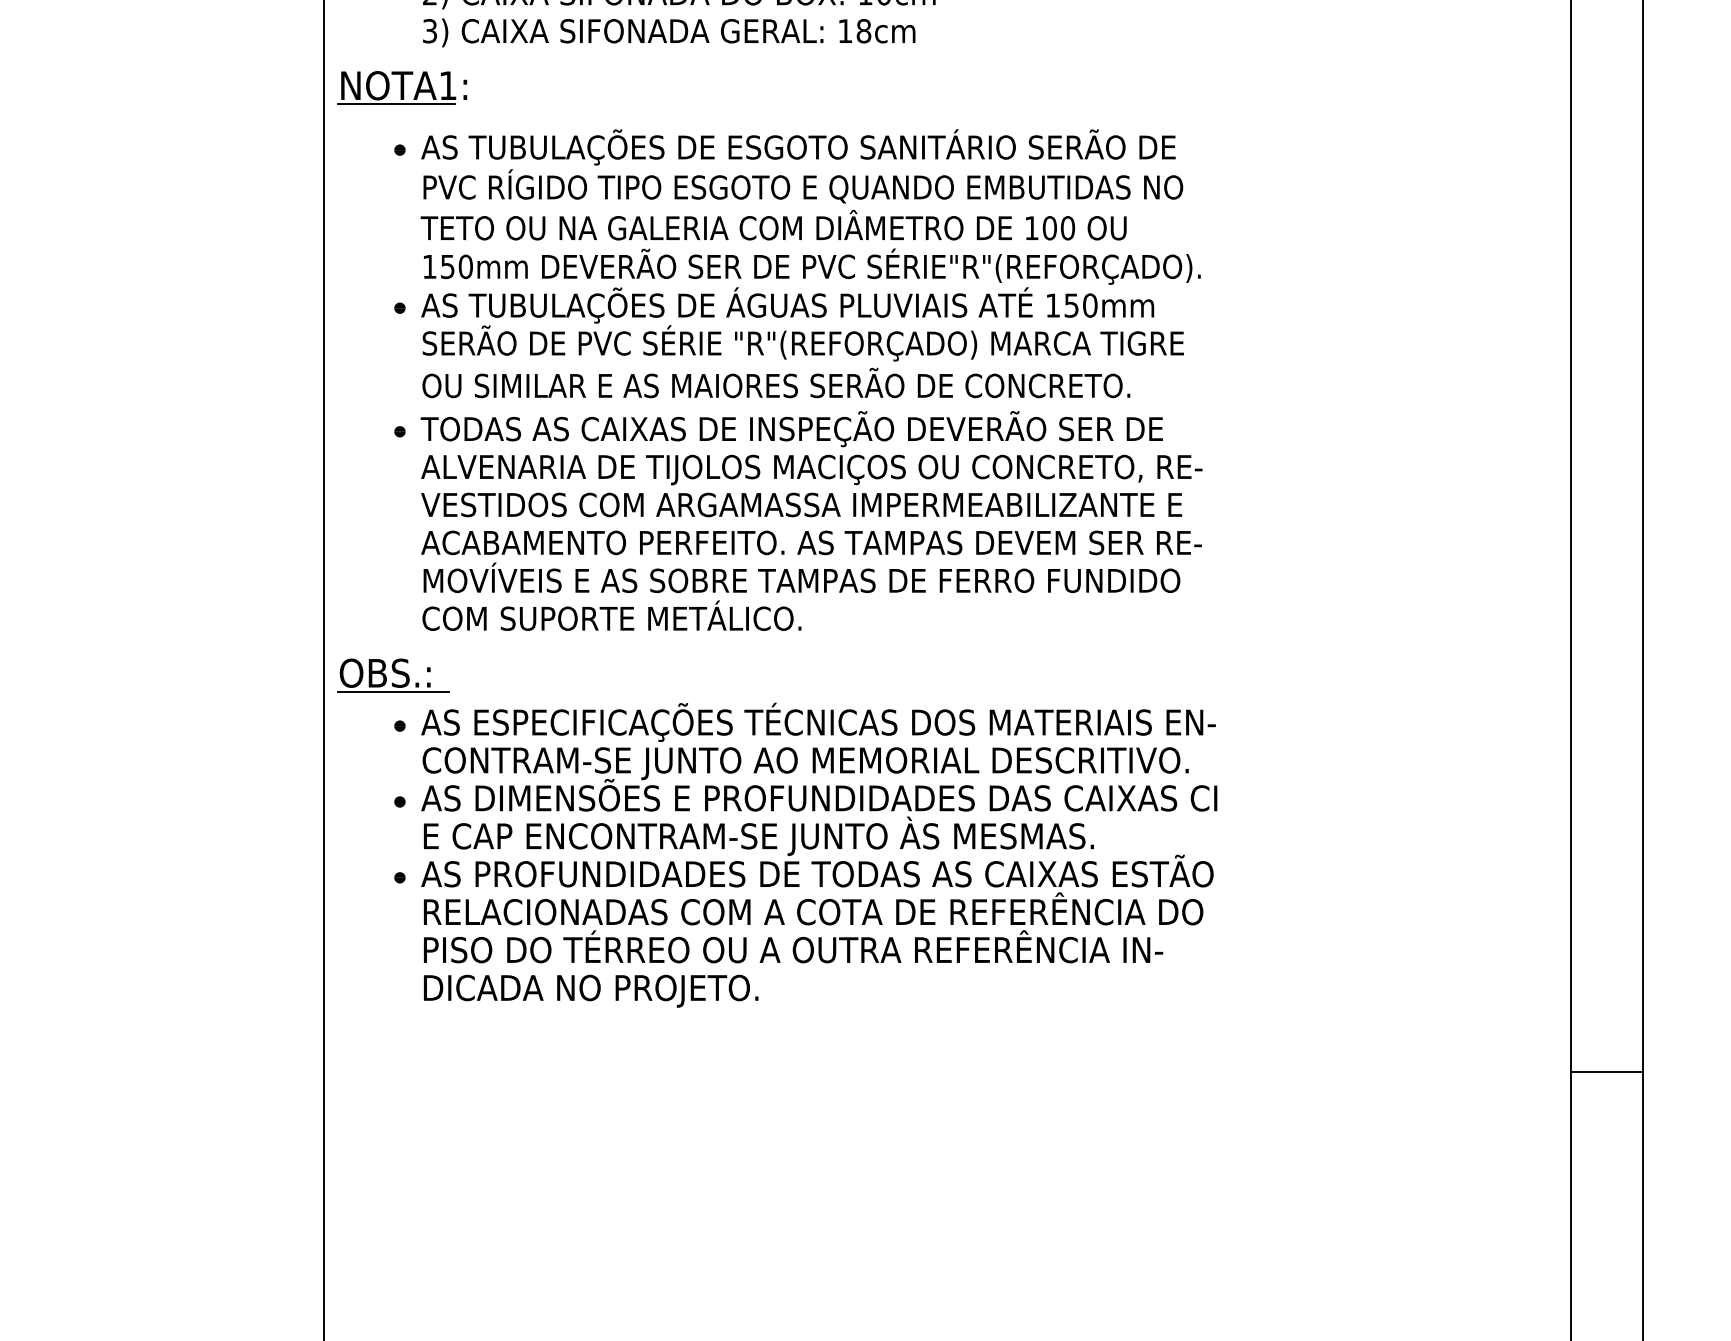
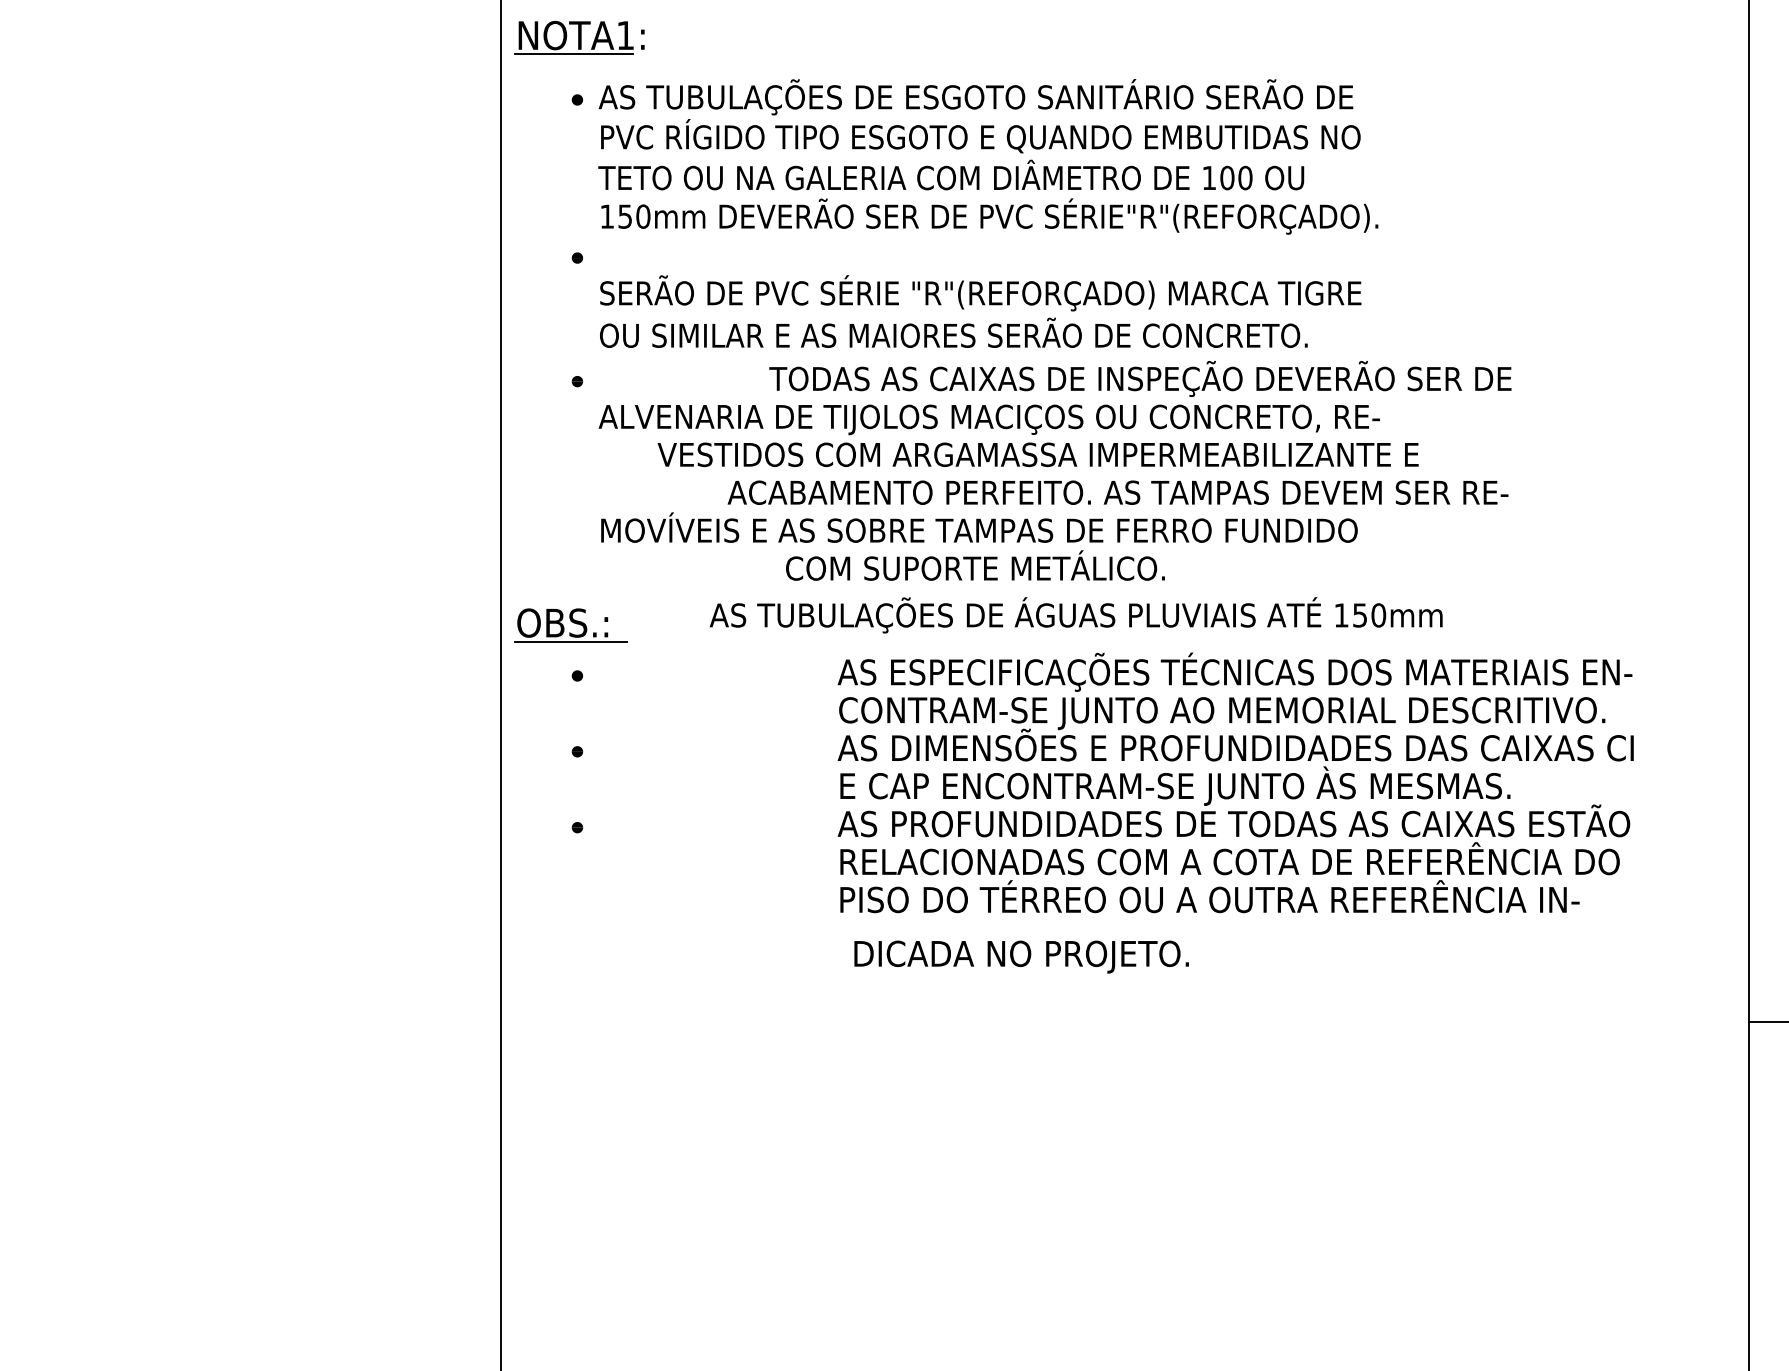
text: (787, 305) -> (1075, 615), moved
text: (792, 428) -> (1140, 378), moved
text: (801, 504) -> (1037, 454), moved
text: (811, 542) -> (1117, 492), moved
text: (612, 615) -> (975, 565), moved
text: (819, 832) -> (1235, 782), moved
text: (591, 990) -> (1021, 956), moved

